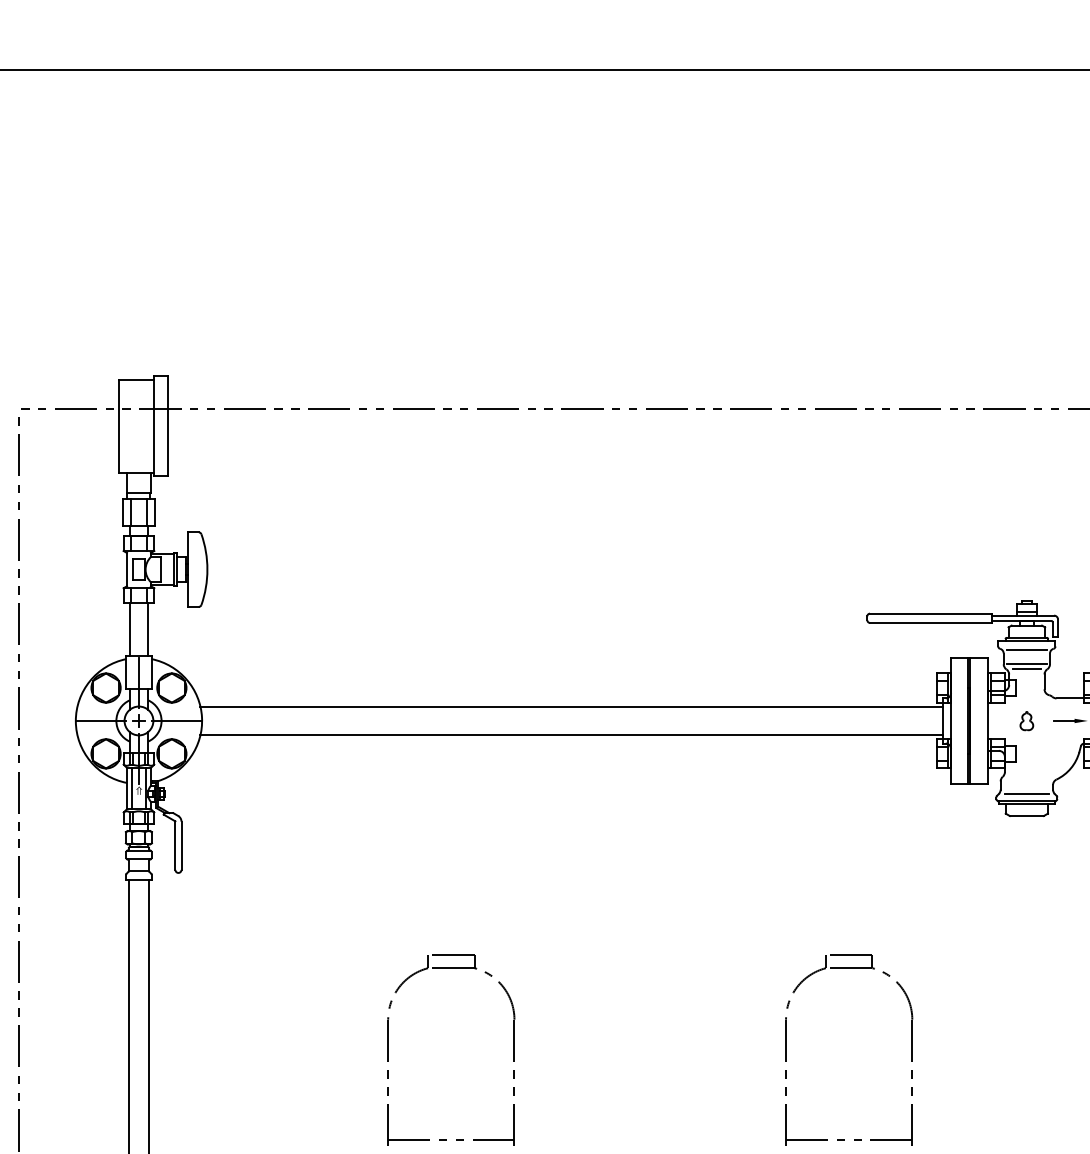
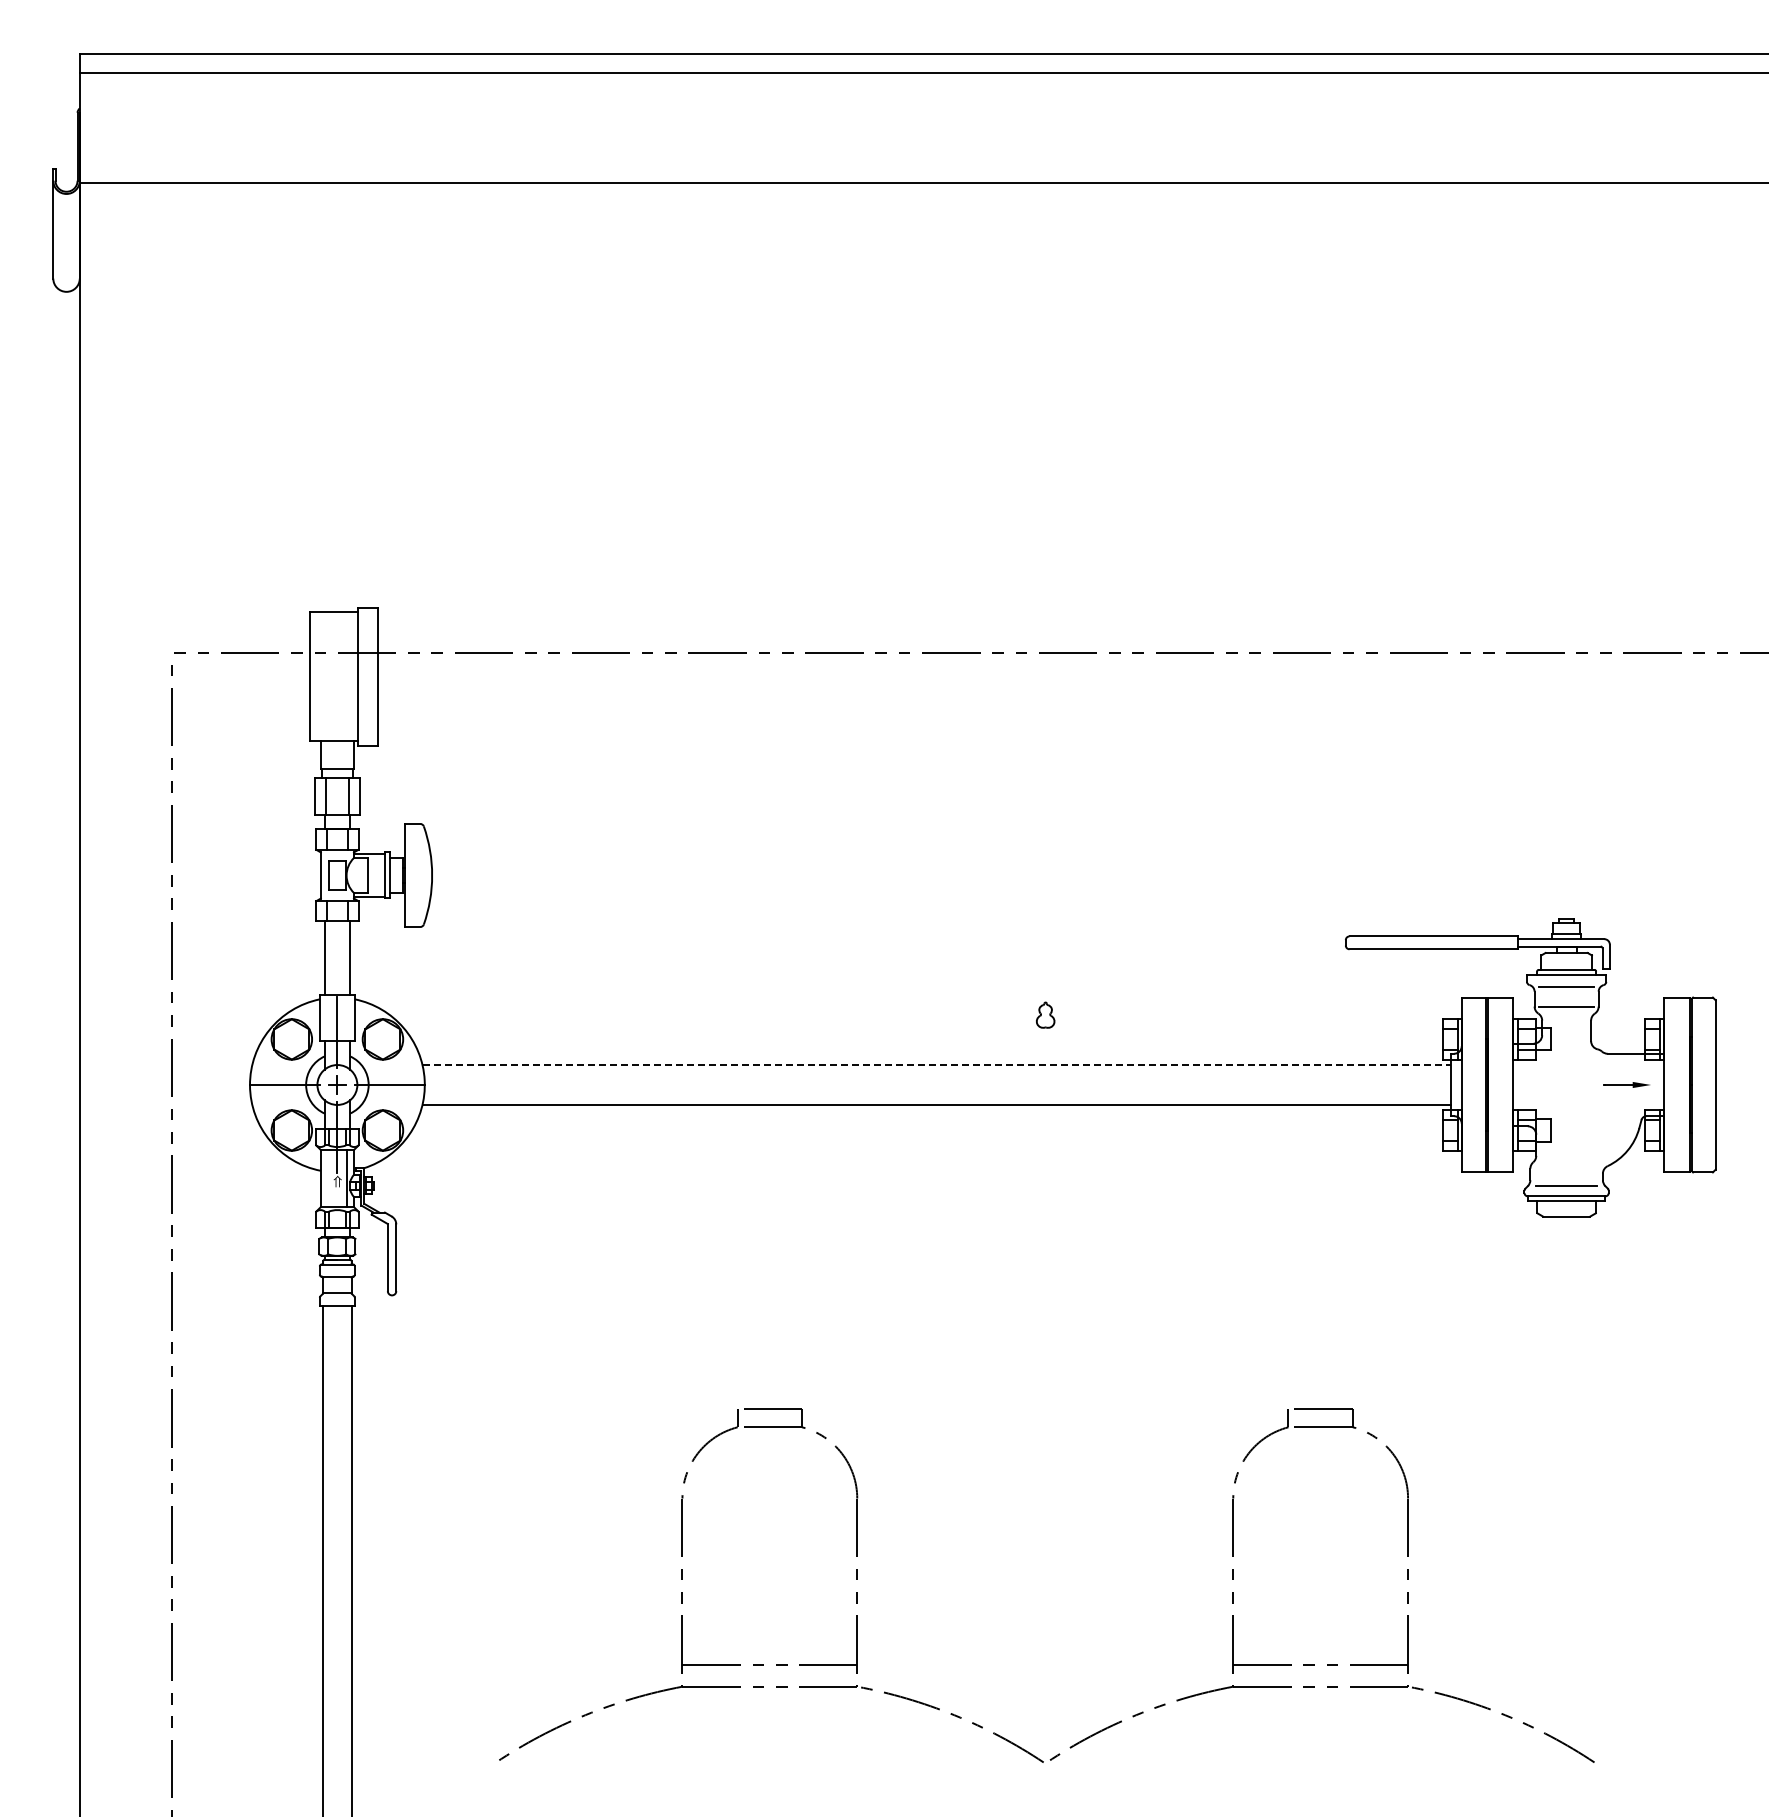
line: (1026, 669) -> (1566, 1013), removed
line: (572, 706) -> (937, 1065), solid -> dashed
part: (1026, 720) -> (1045, 1014), moved
line: (132, 788) -> (328, 1178), removed

